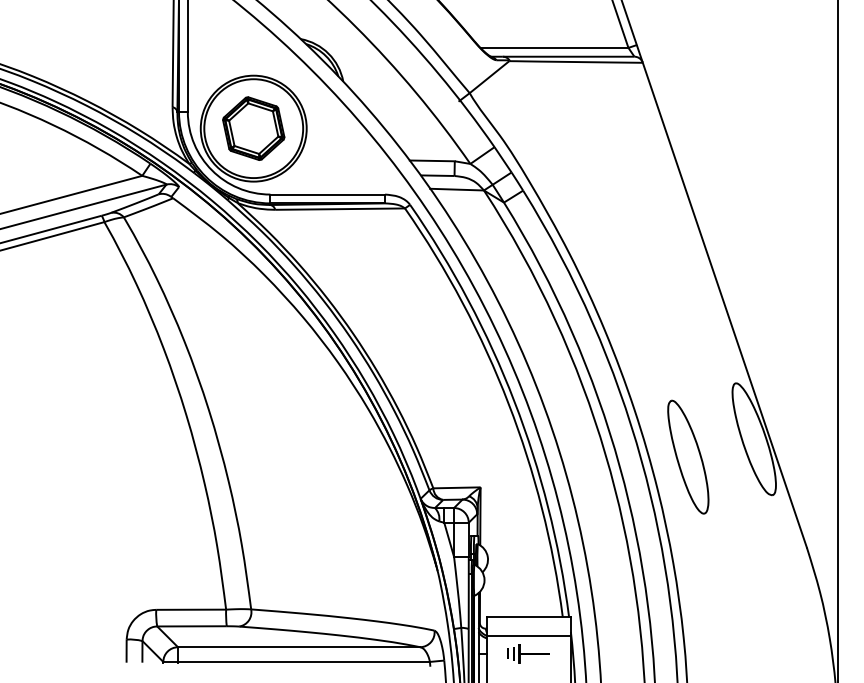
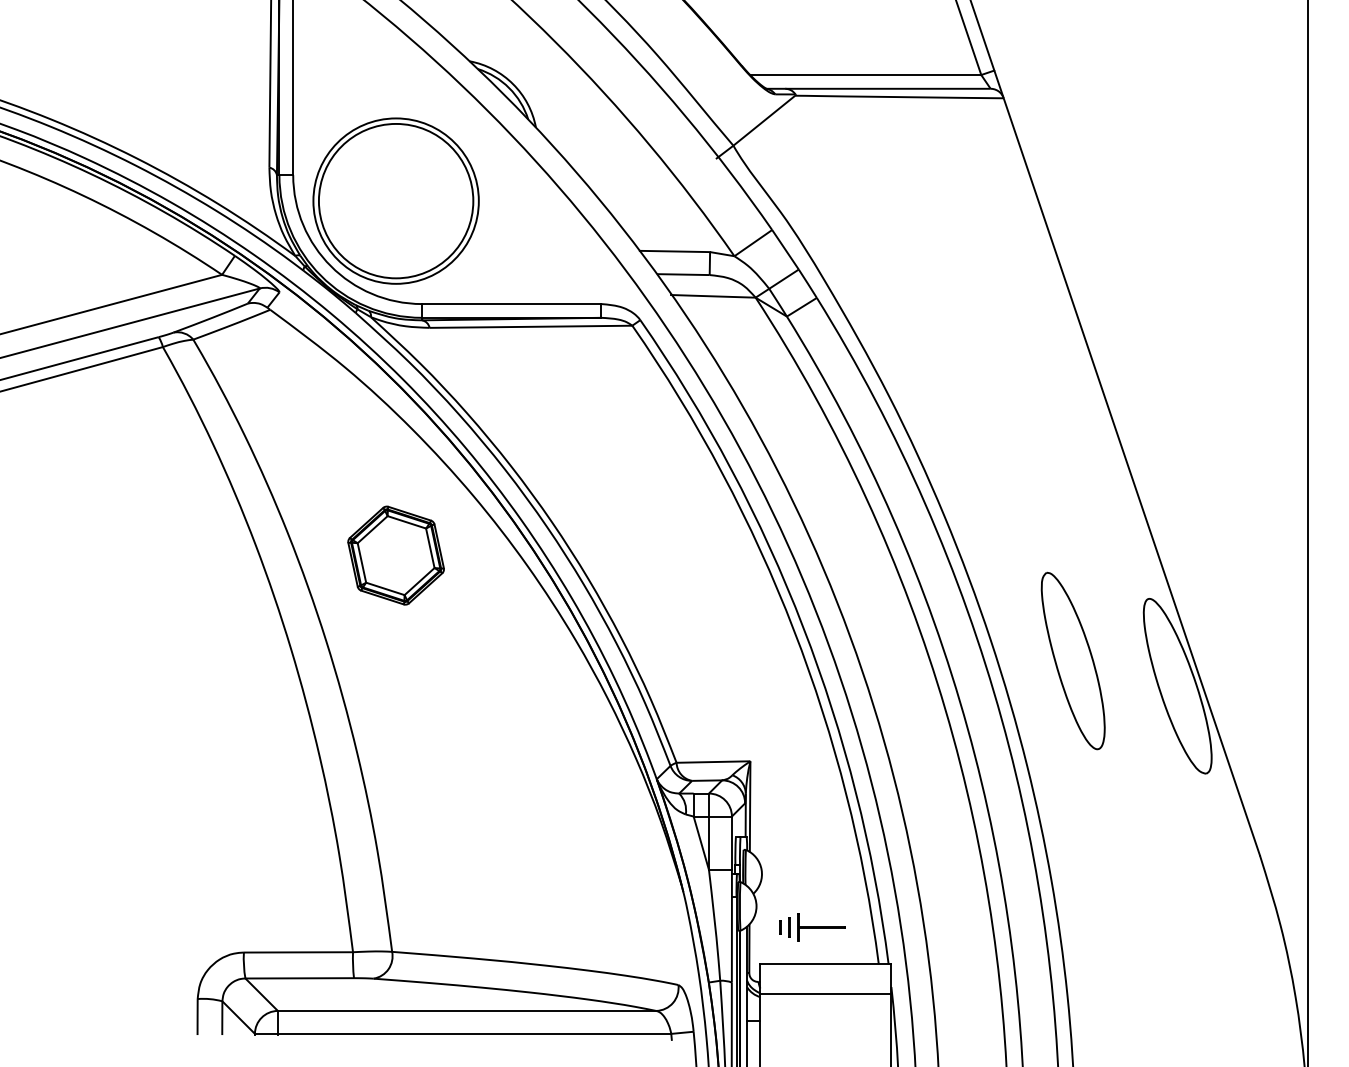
part: (253, 128) -> (395, 555), moved
part: (688, 456) -> (1073, 659), moved
part: (528, 653) -> (812, 927), moved

